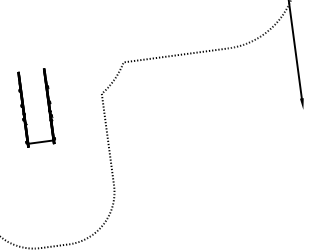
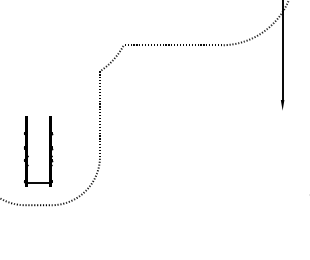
part: (26, 113) -> (28, 155), moved

